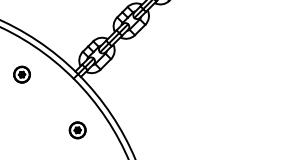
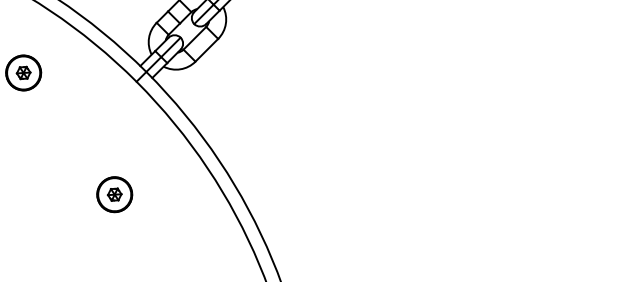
part: (77, 130) -> (114, 195), moved

